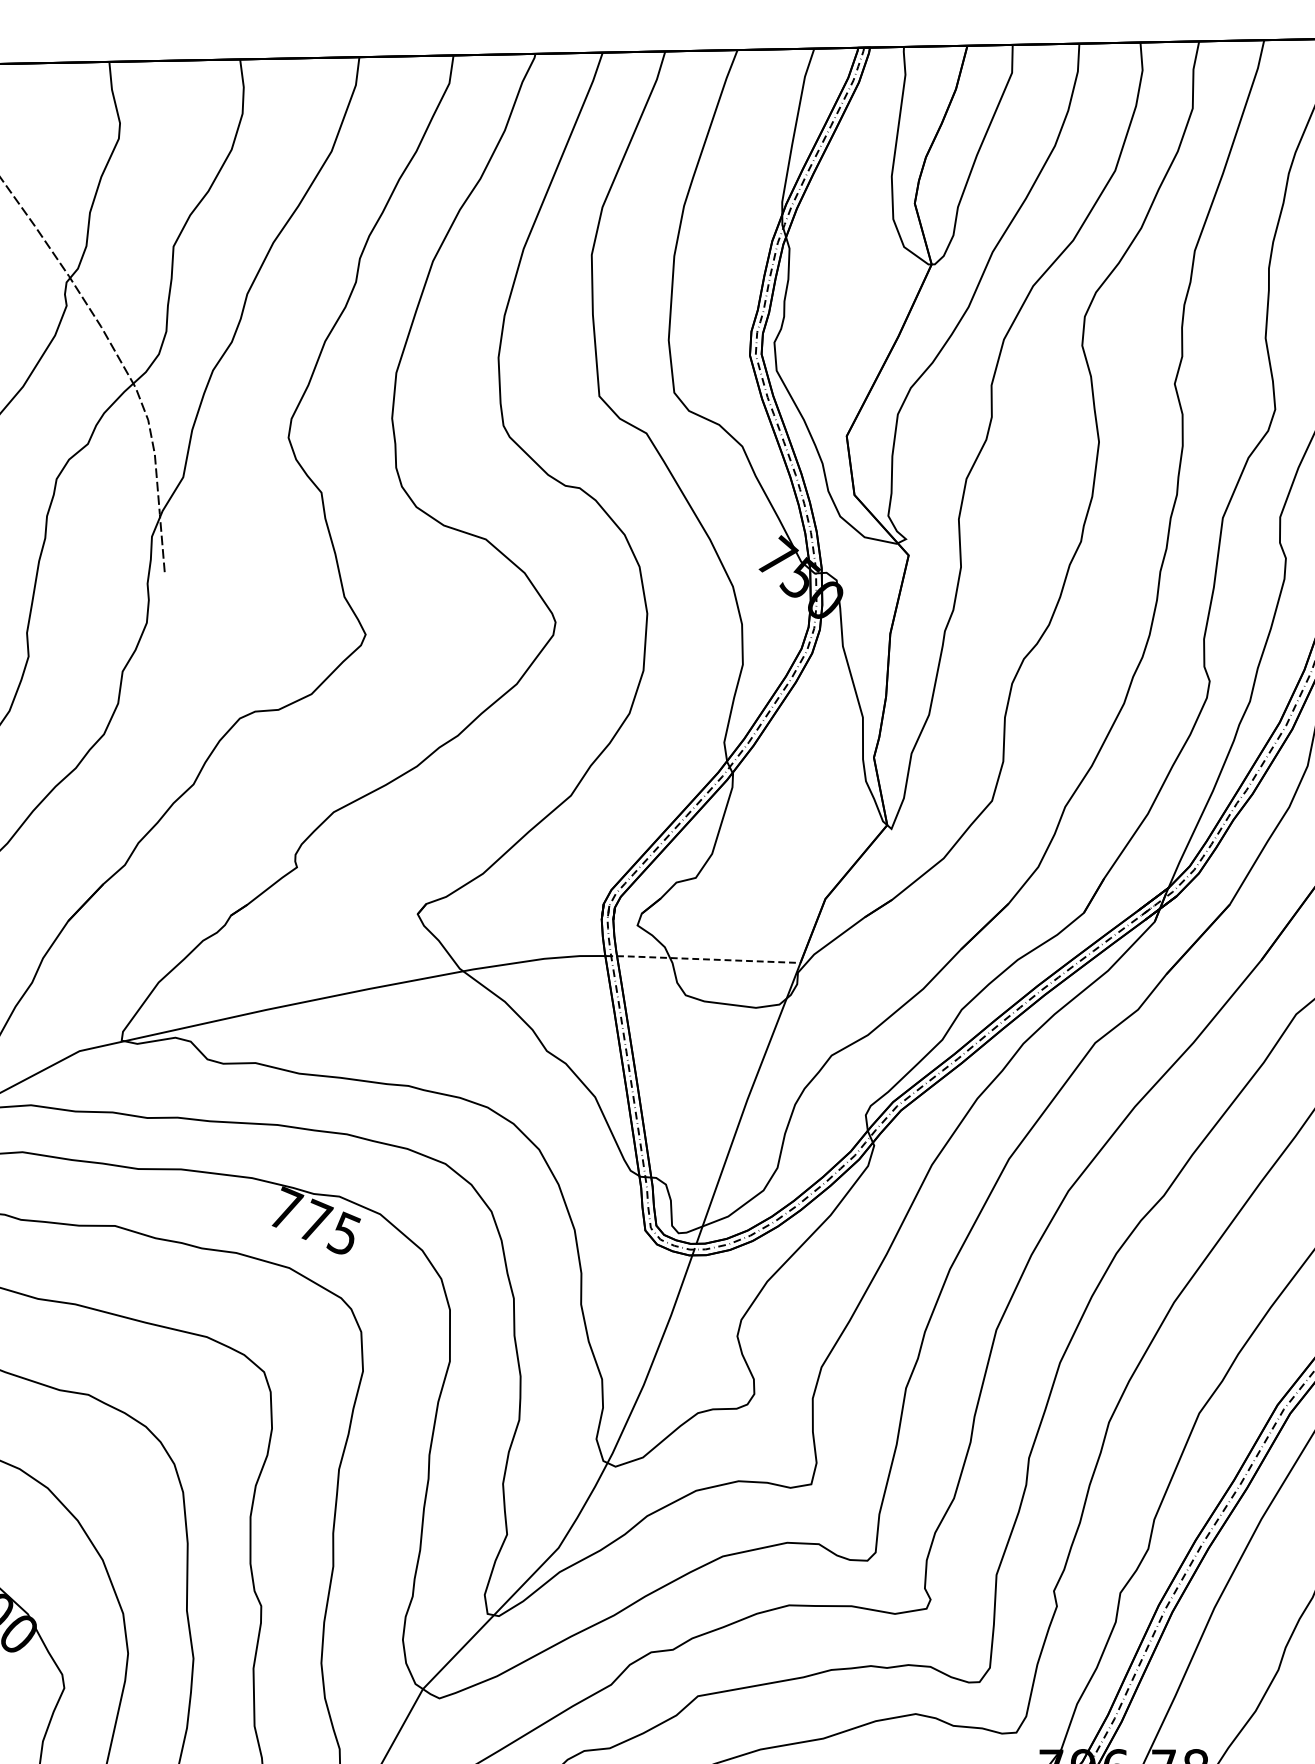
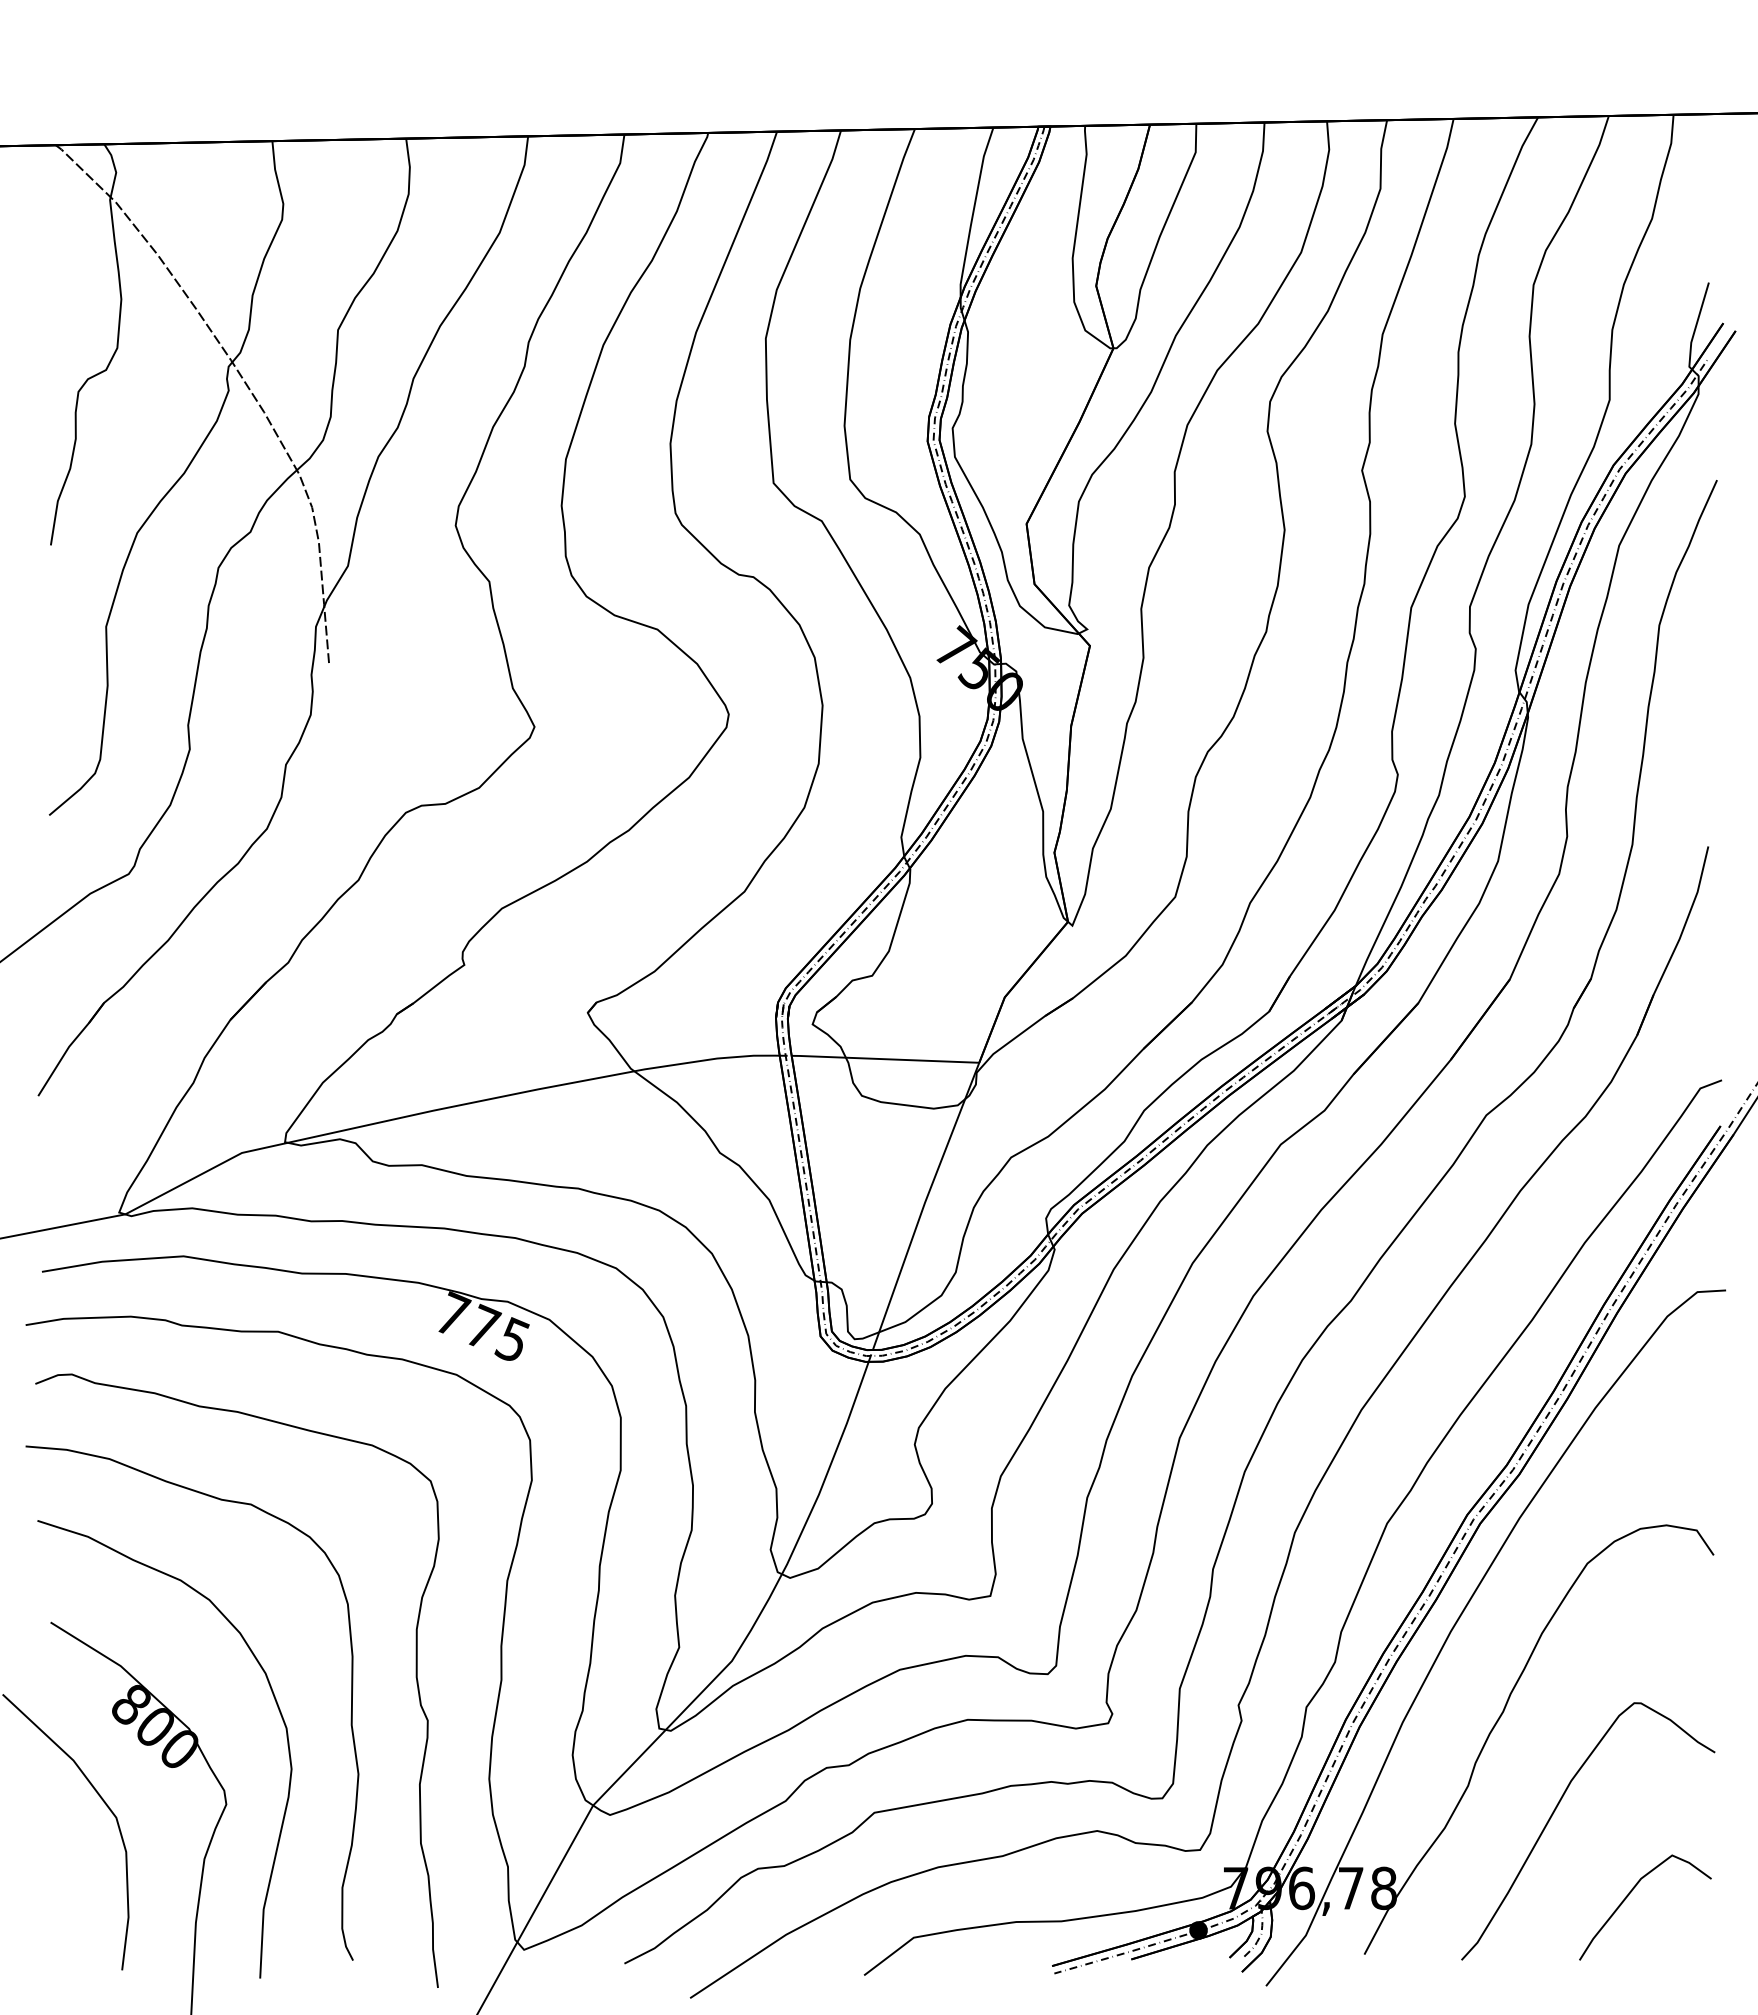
line: (707, 959) -> (884, 1059), dashed -> solid

